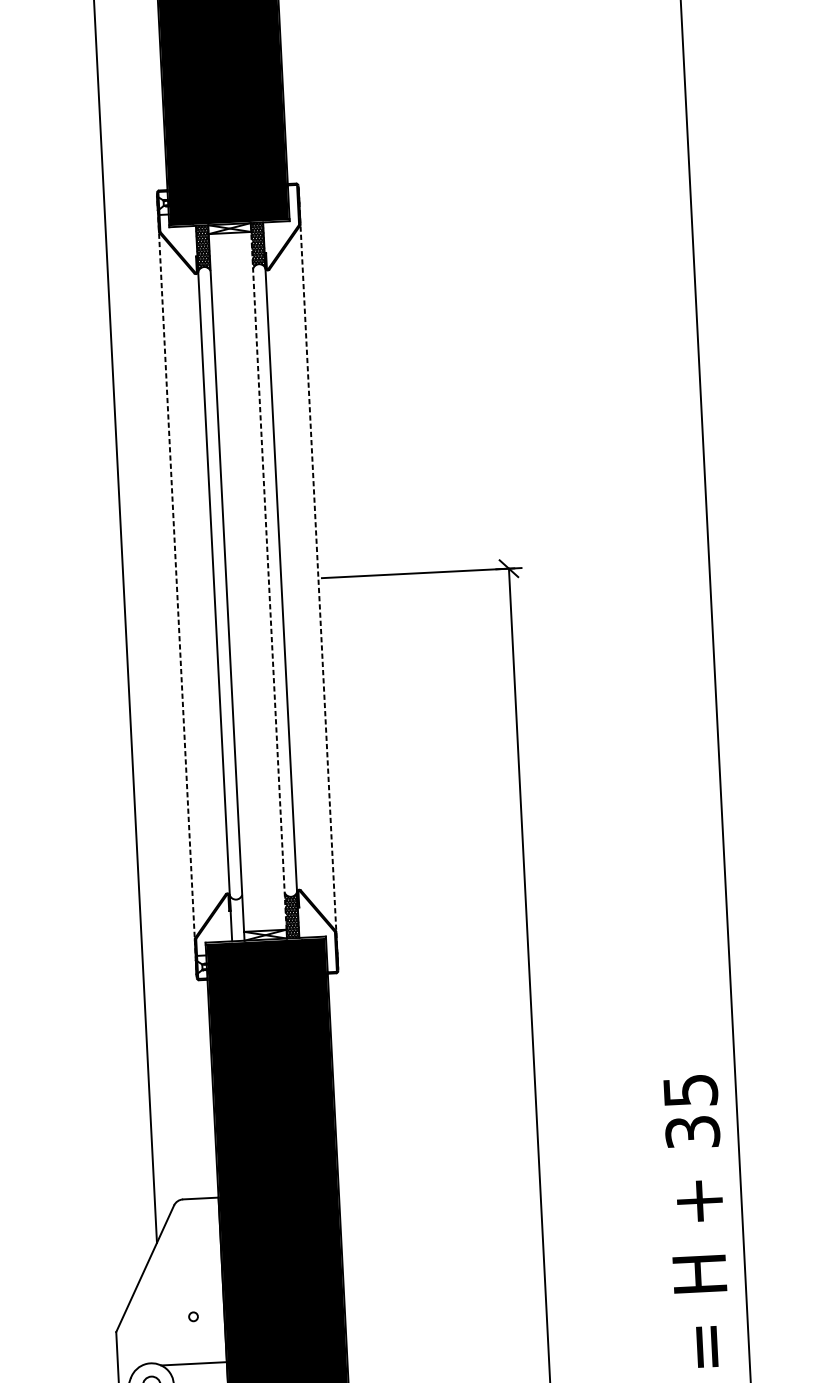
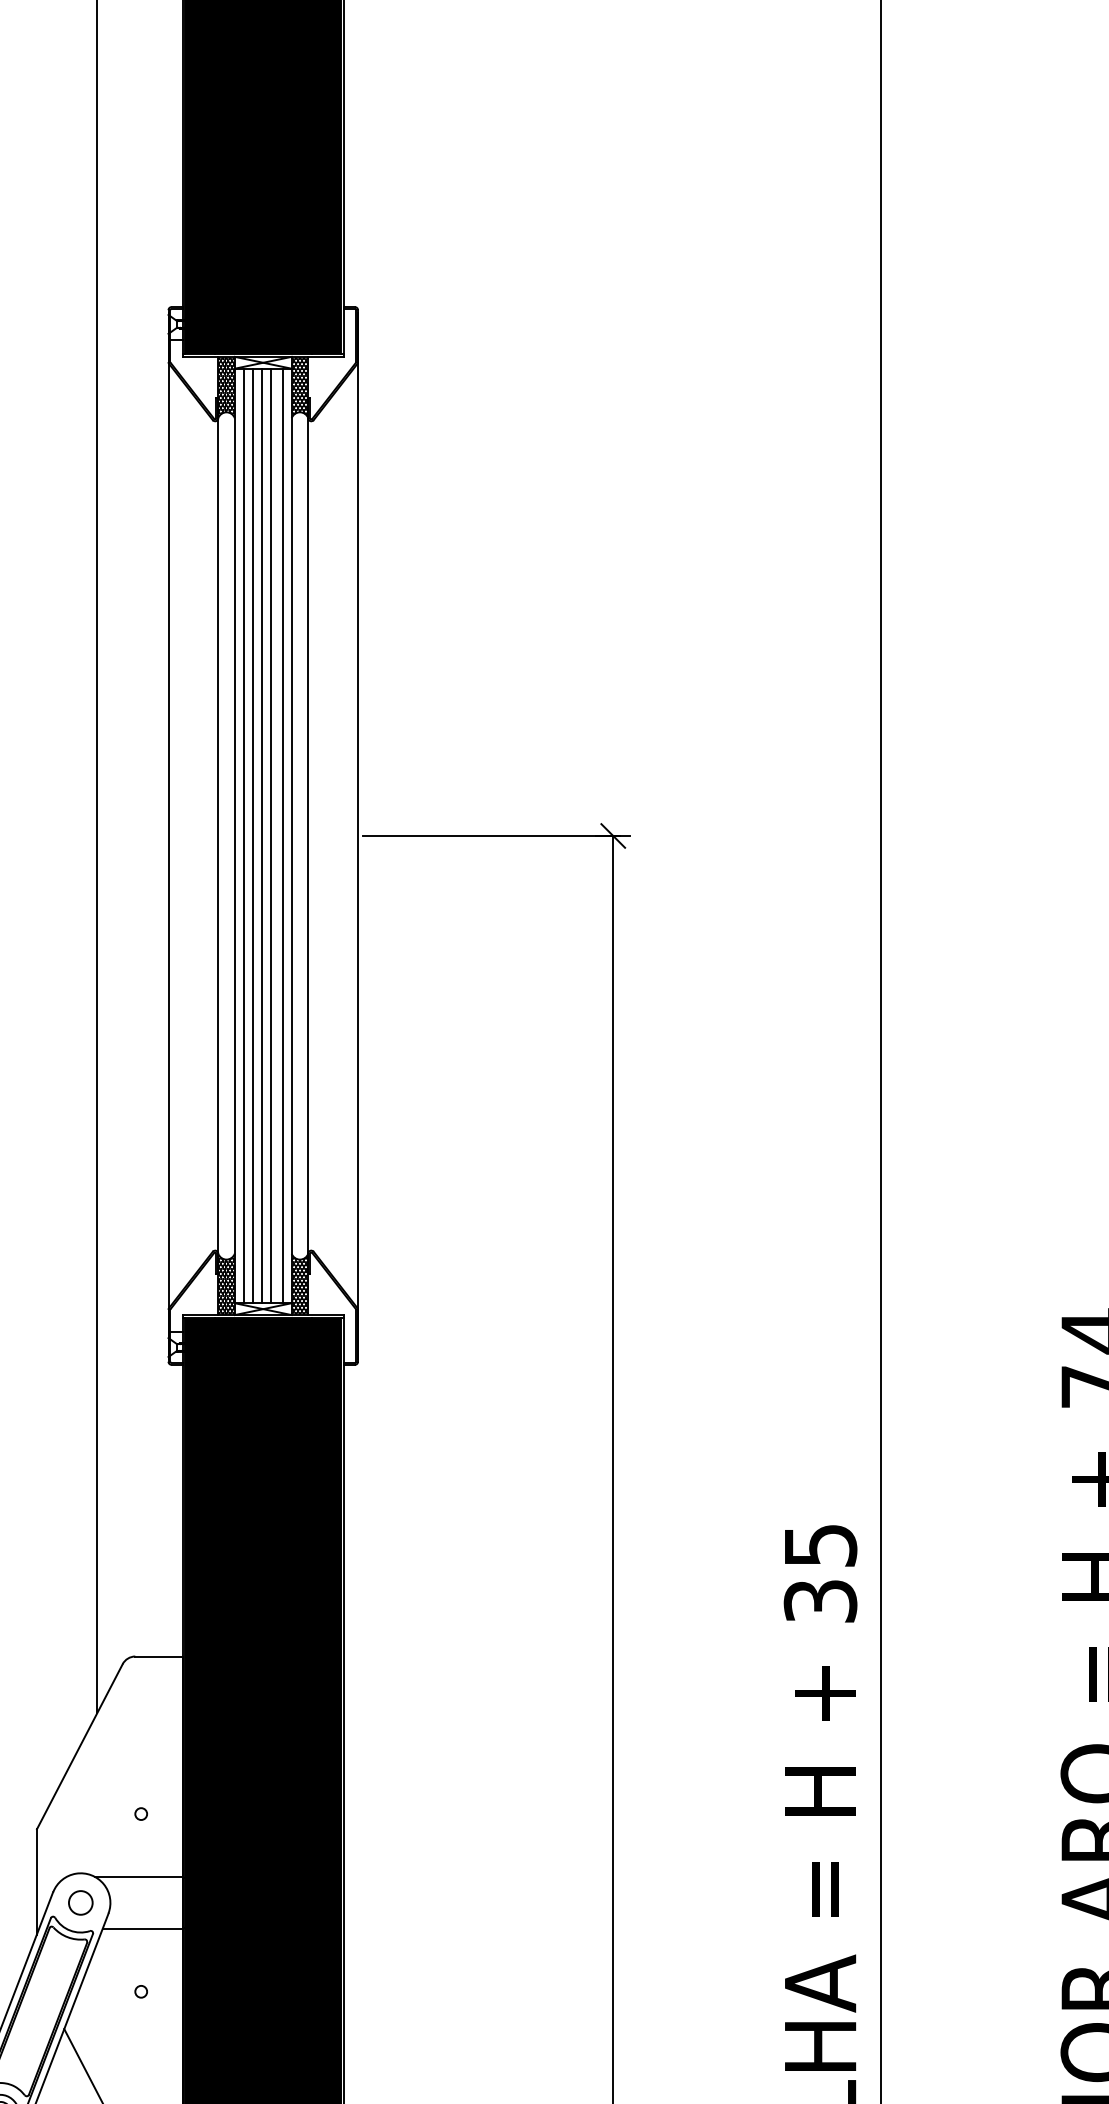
line: (318, 577) -> (358, 835), dashed -> solid
line: (261, 580) -> (282, 835), added
line: (268, 580) -> (291, 835), dashed -> solid
line: (240, 581) -> (253, 835), added
line: (247, 581) -> (262, 835), added
line: (253, 581) -> (271, 835), added
line: (232, 582) -> (243, 835), added
line: (176, 585) -> (168, 835), dashed -> solid
hatch: (237, 918) -> (226, 1284), added

